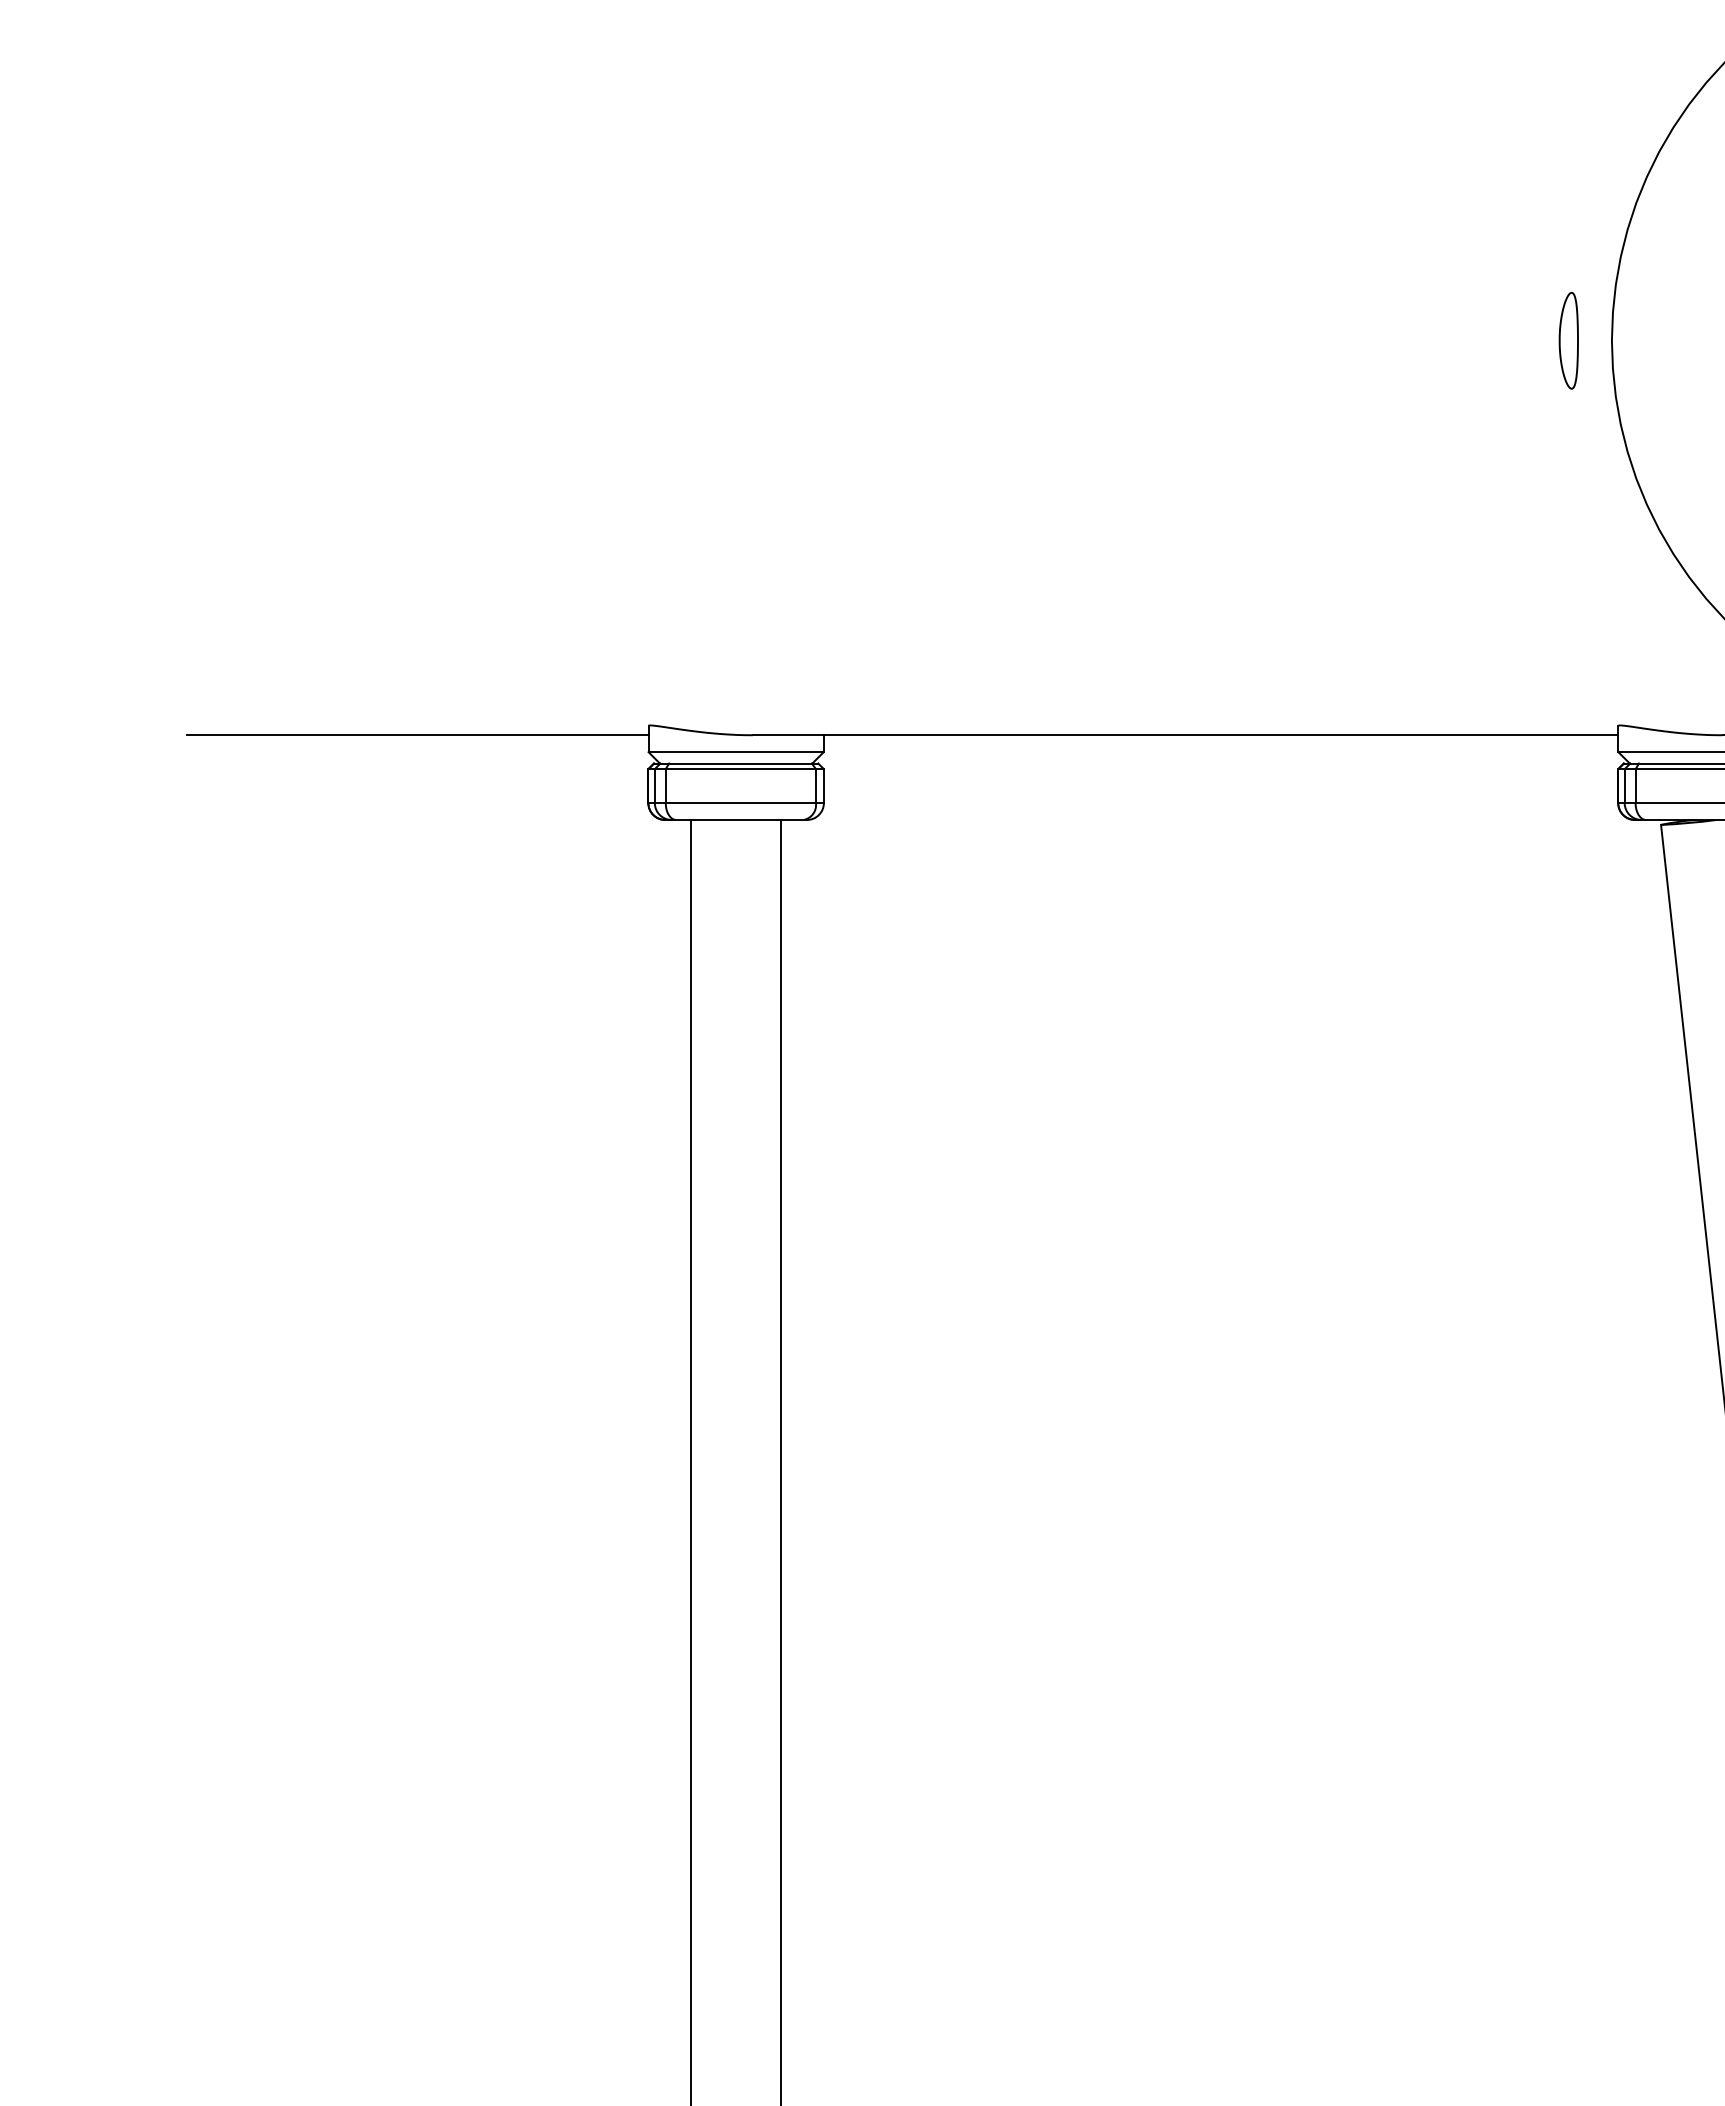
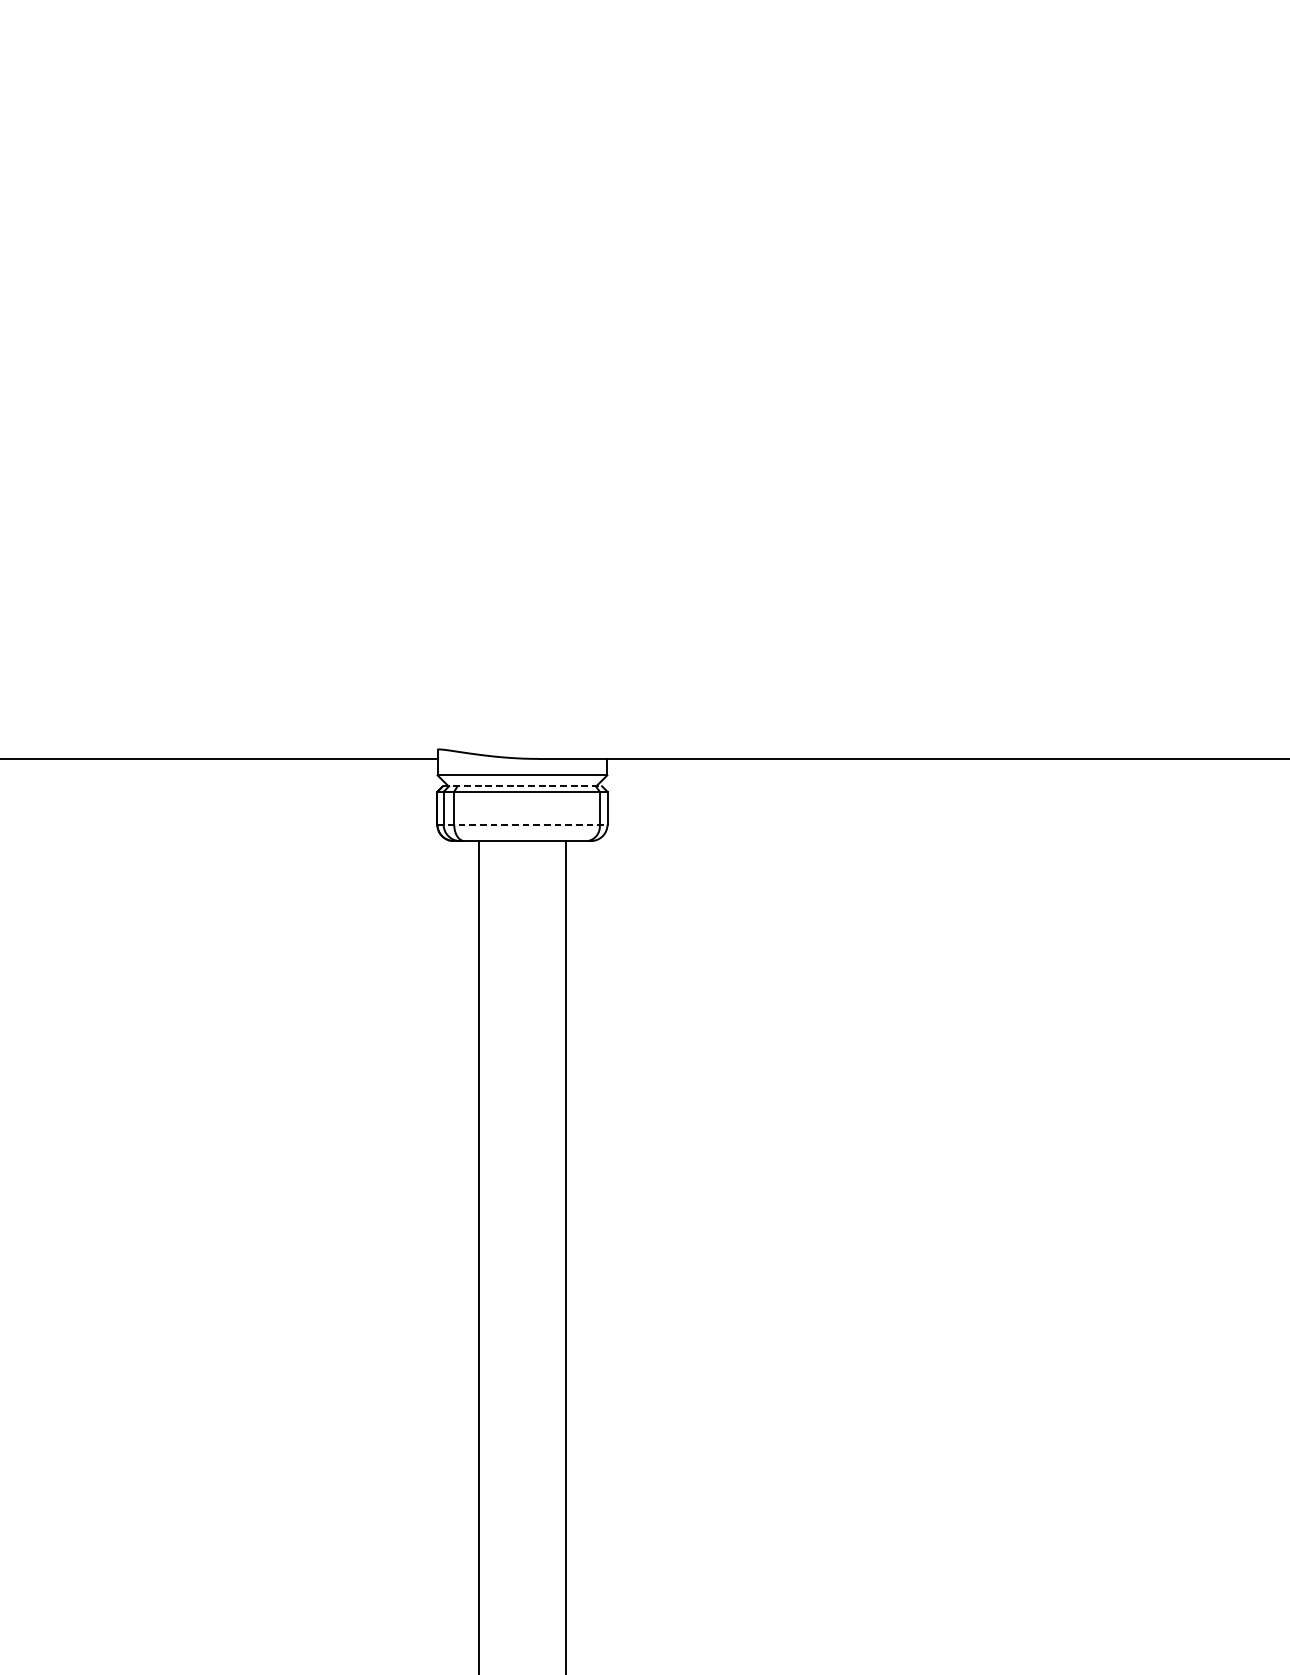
line: (736, 763) -> (522, 786), solid -> dashed
line: (736, 803) -> (522, 825), solid -> dashed

